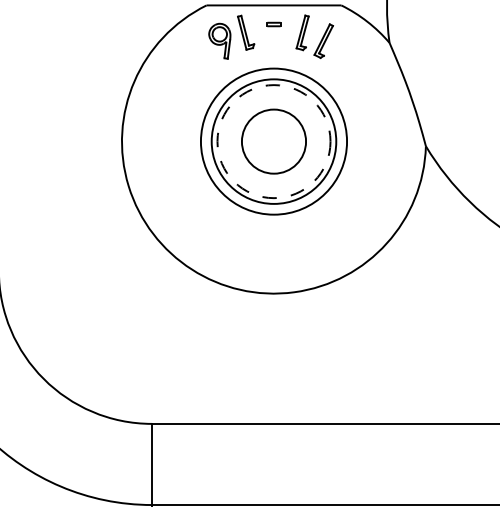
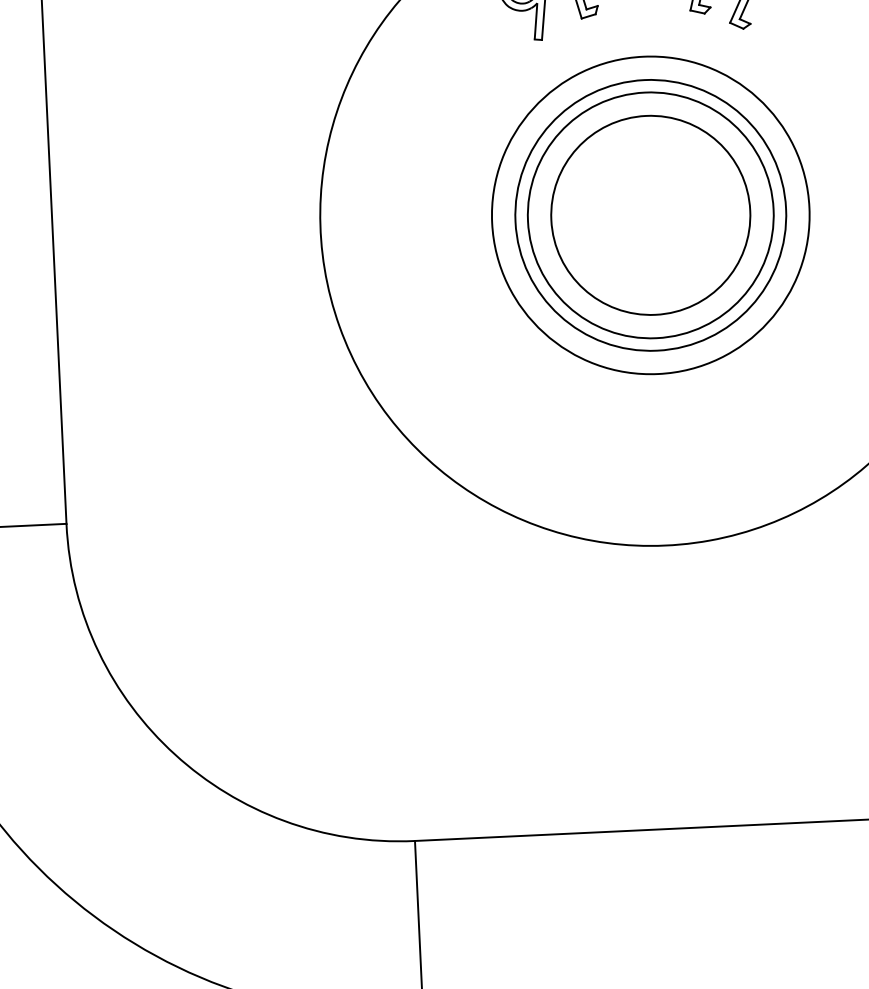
circle: (273, 141) -> (649, 215), dashed -> solid
circle: (273, 141) -> (649, 215), size x1.43

